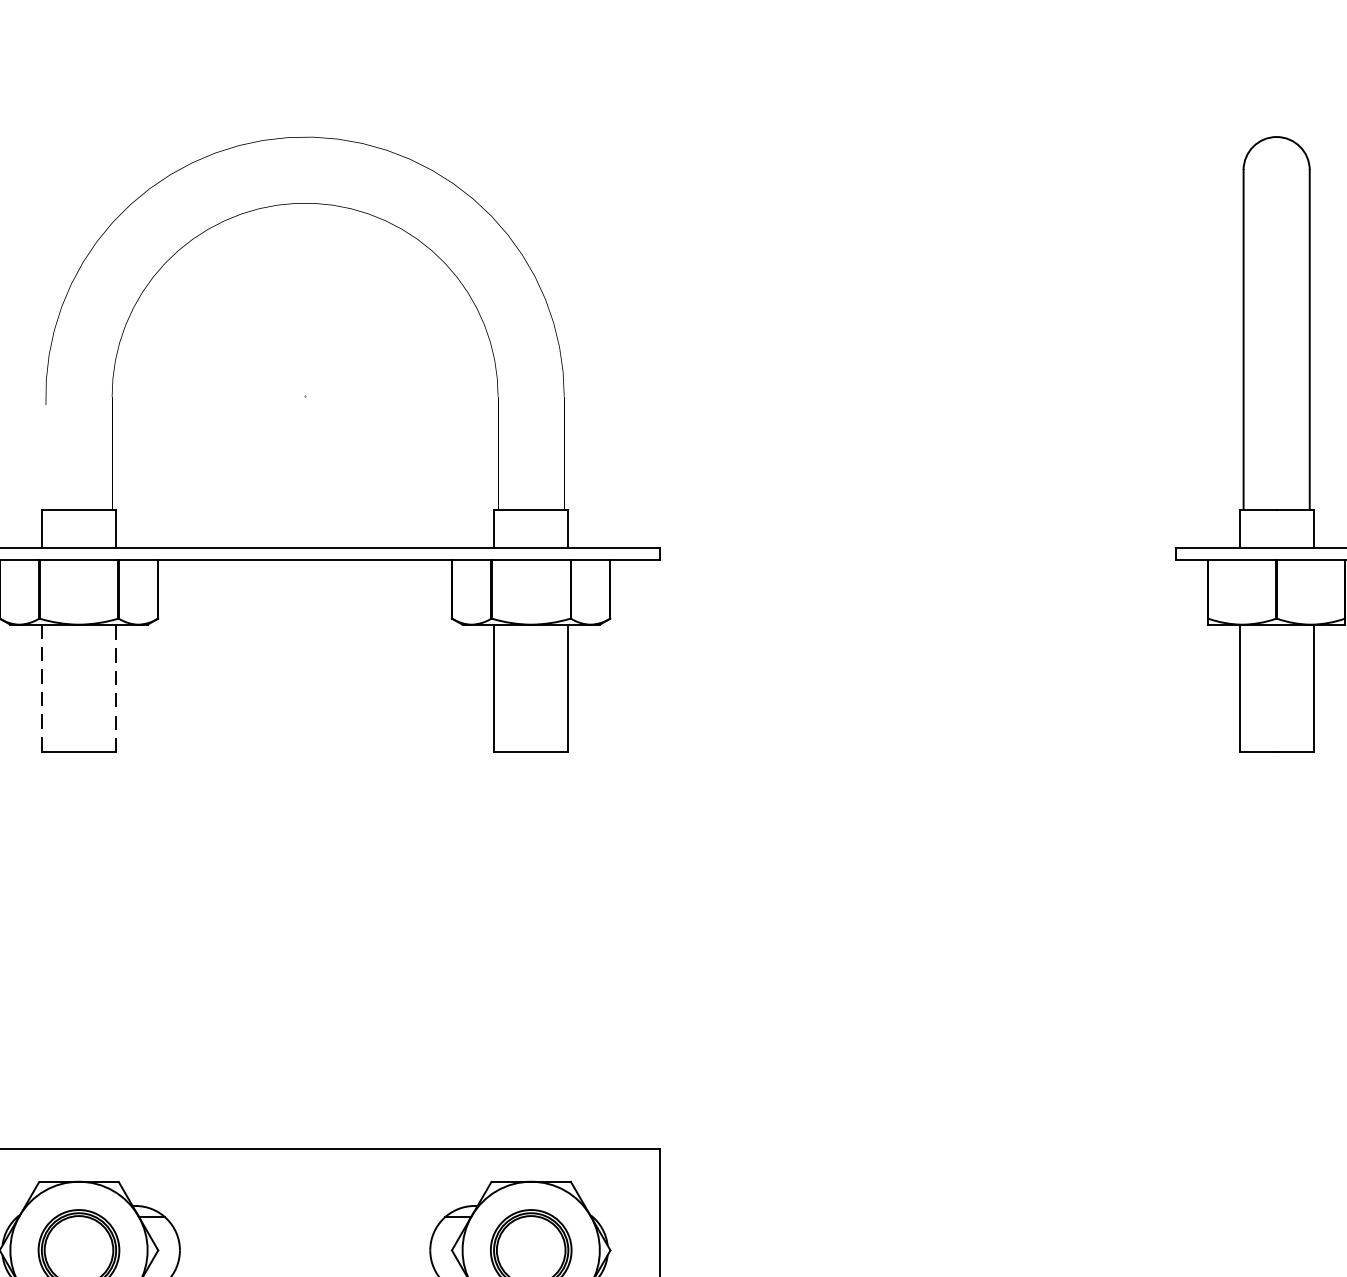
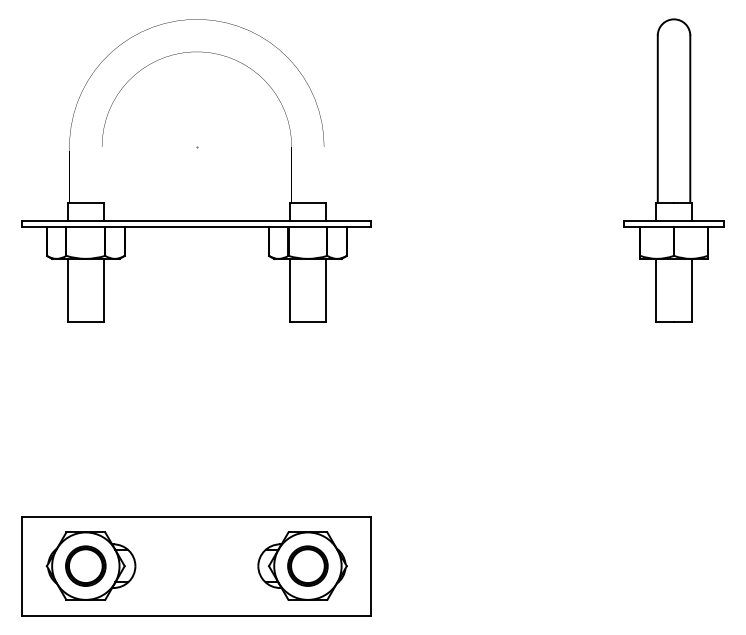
line: (117, 687) -> (104, 289), dashed -> solid
line: (41, 689) -> (67, 290), dashed -> solid

